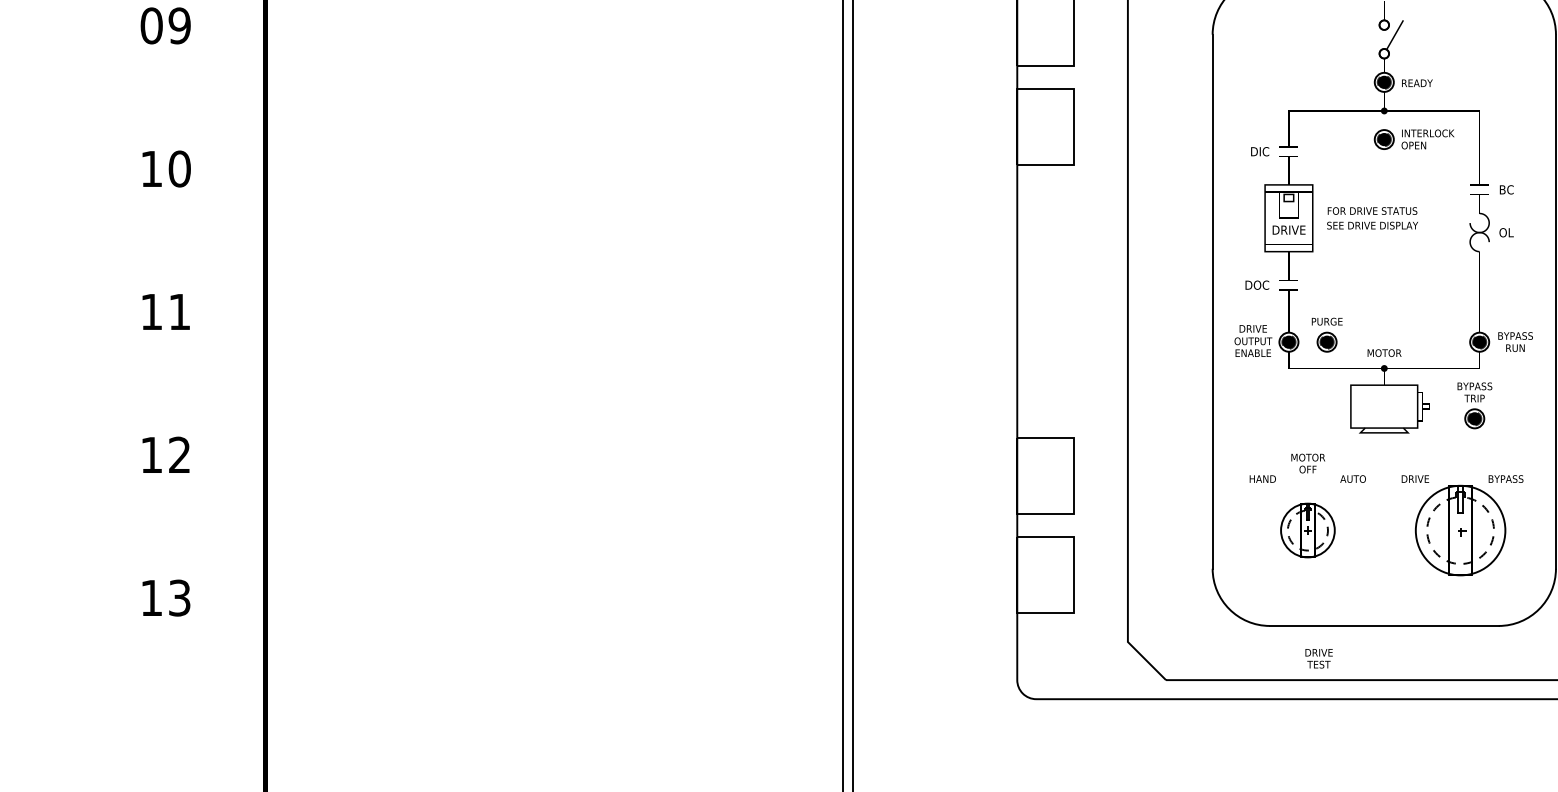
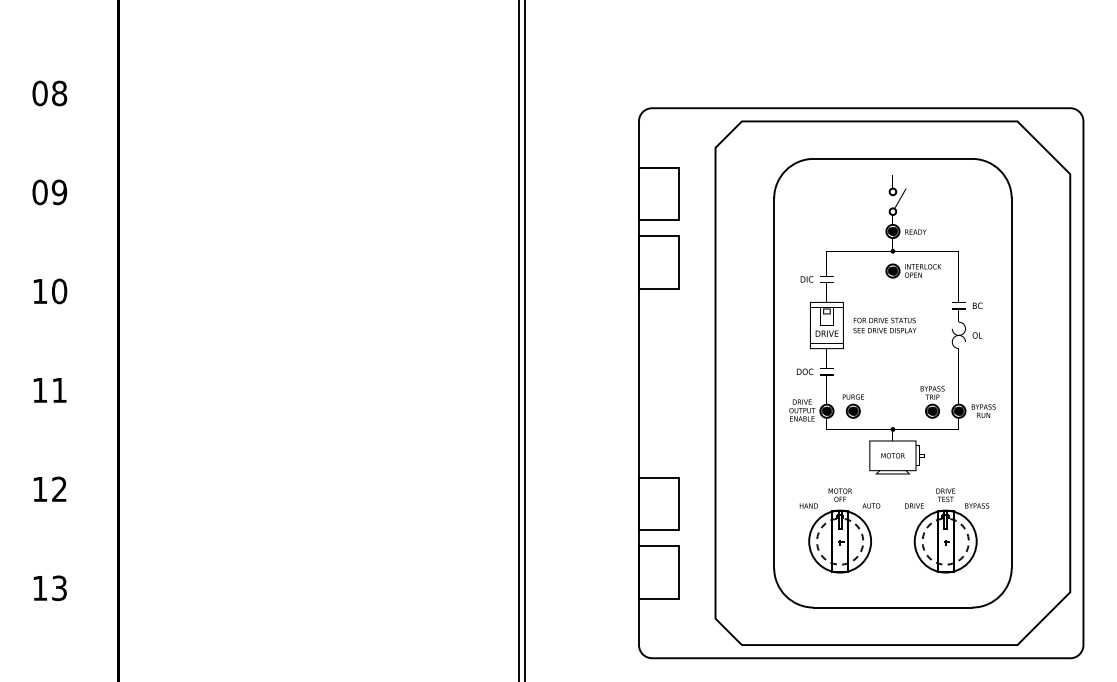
text: (1383, 352) -> (892, 455), moved
part: (1474, 406) -> (932, 402), moved
part: (1307, 530) -> (839, 541), size x1.67
text: (1318, 657) -> (945, 494), moved

